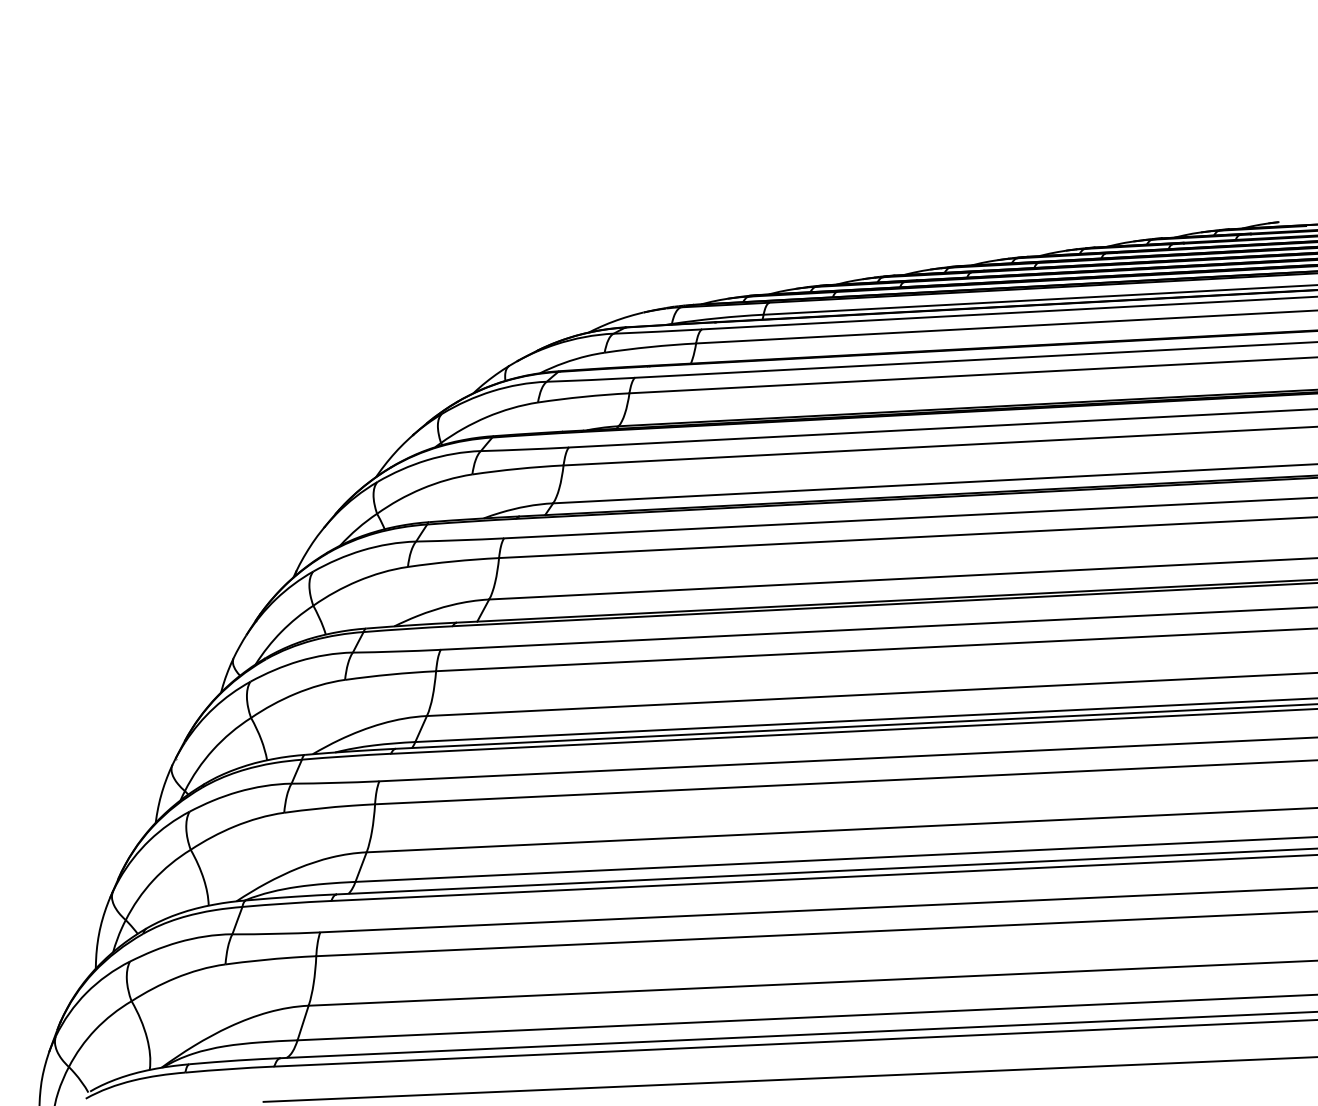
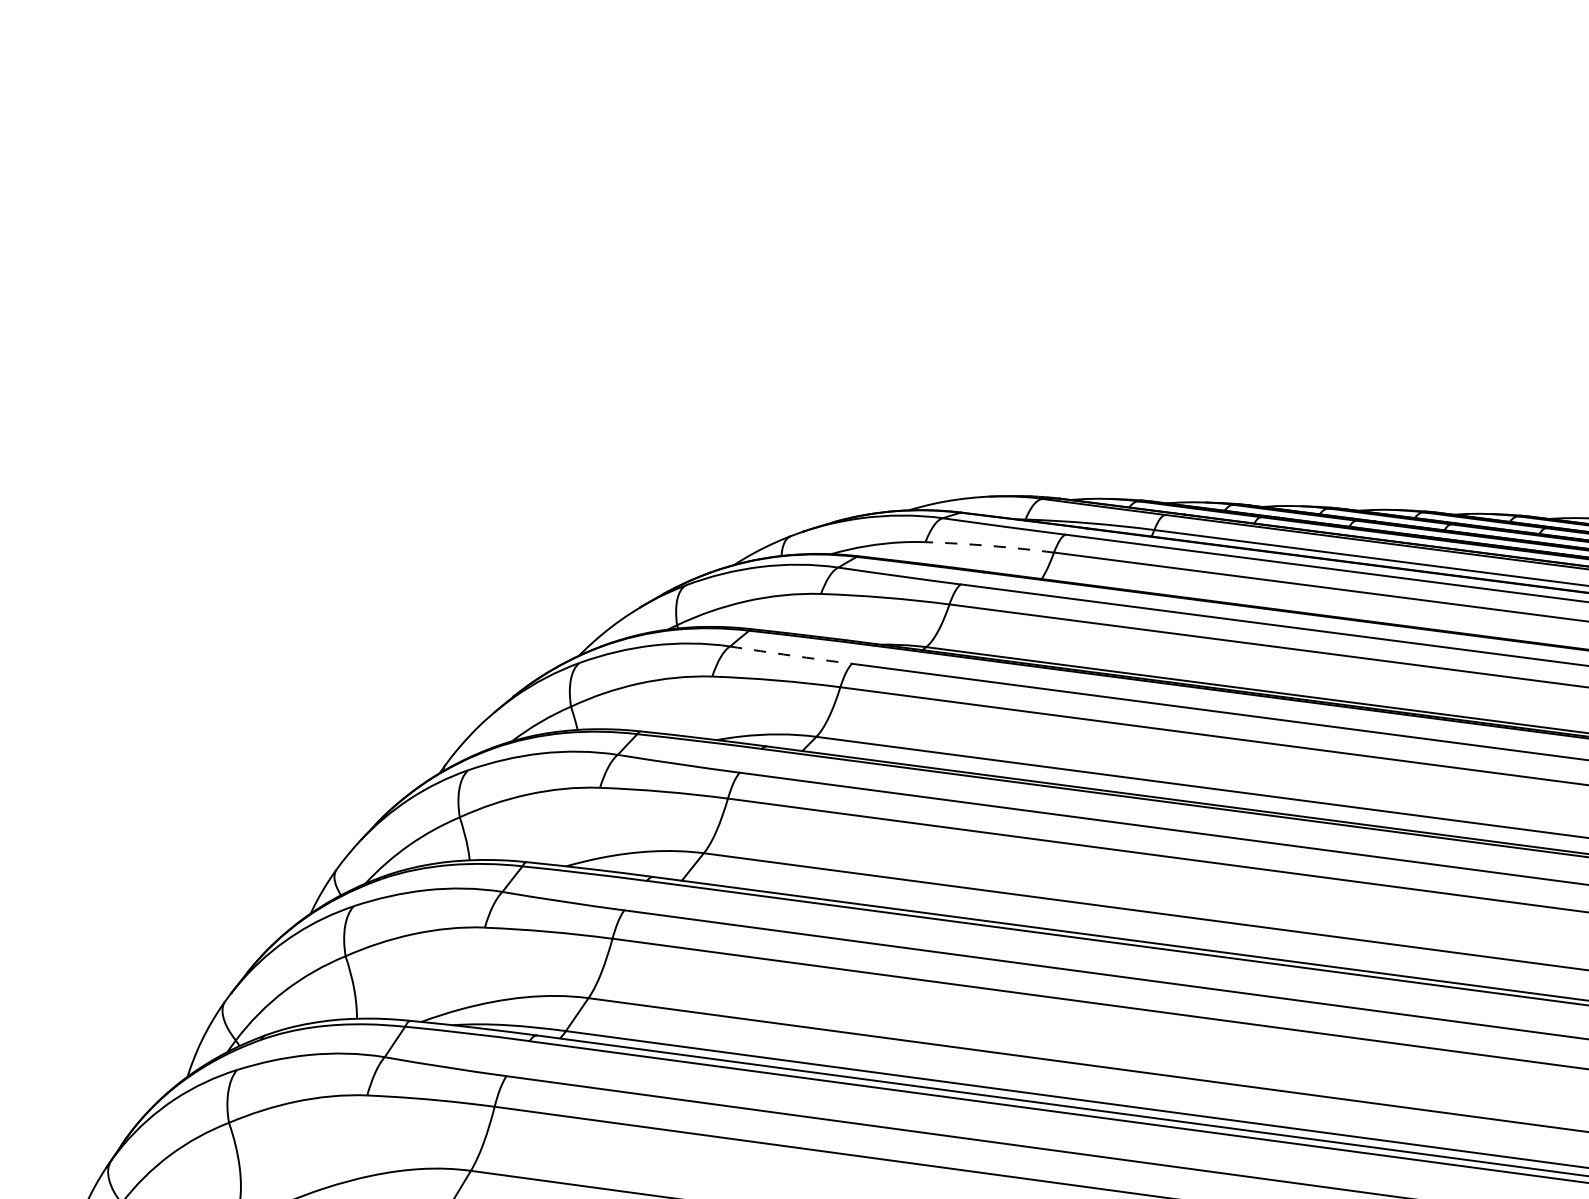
arc: (650, 347) -> (990, 546), solid -> dashed
arc: (524, 449) -> (790, 655), solid -> dashed

